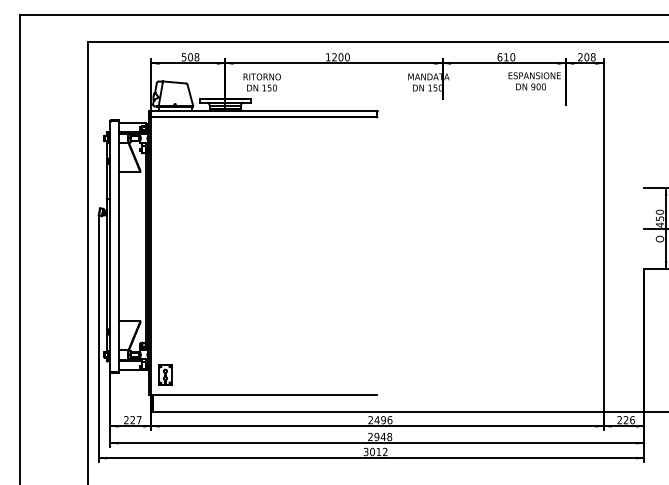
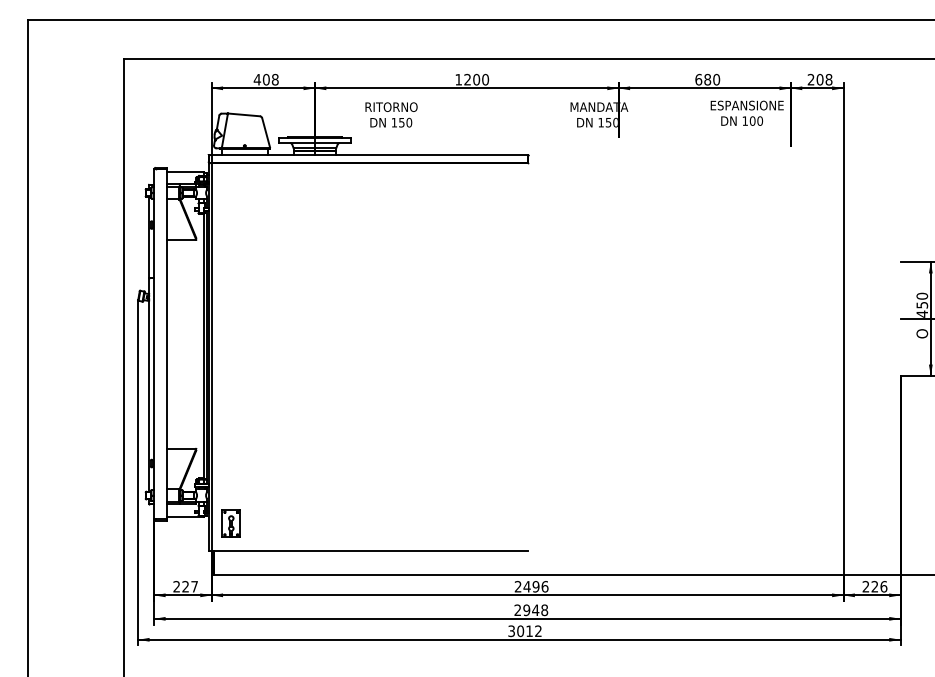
text: (184, 57) -> (257, 79), 508 -> 408
text: (506, 57) -> (707, 79), 610 -> 680
text: (262, 82) -> (391, 114), moved
text: (533, 86) -> (745, 120), 900 -> 100

